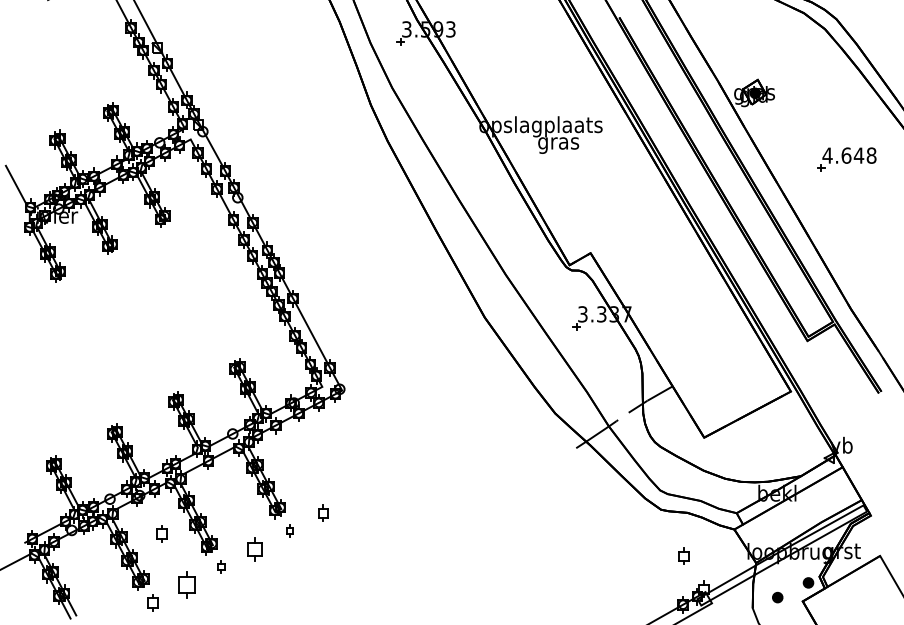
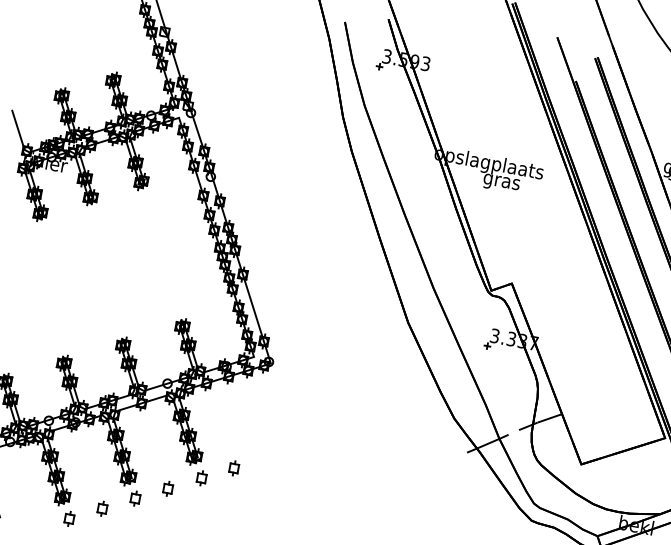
part: (289, 530) -> (201, 477), size x1.43
part: (161, 533) -> (88, 459), removed
part: (254, 549) -> (167, 488), size x0.71
part: (220, 566) -> (134, 498), size x1.43
part: (186, 584) -> (102, 508), size x0.62

